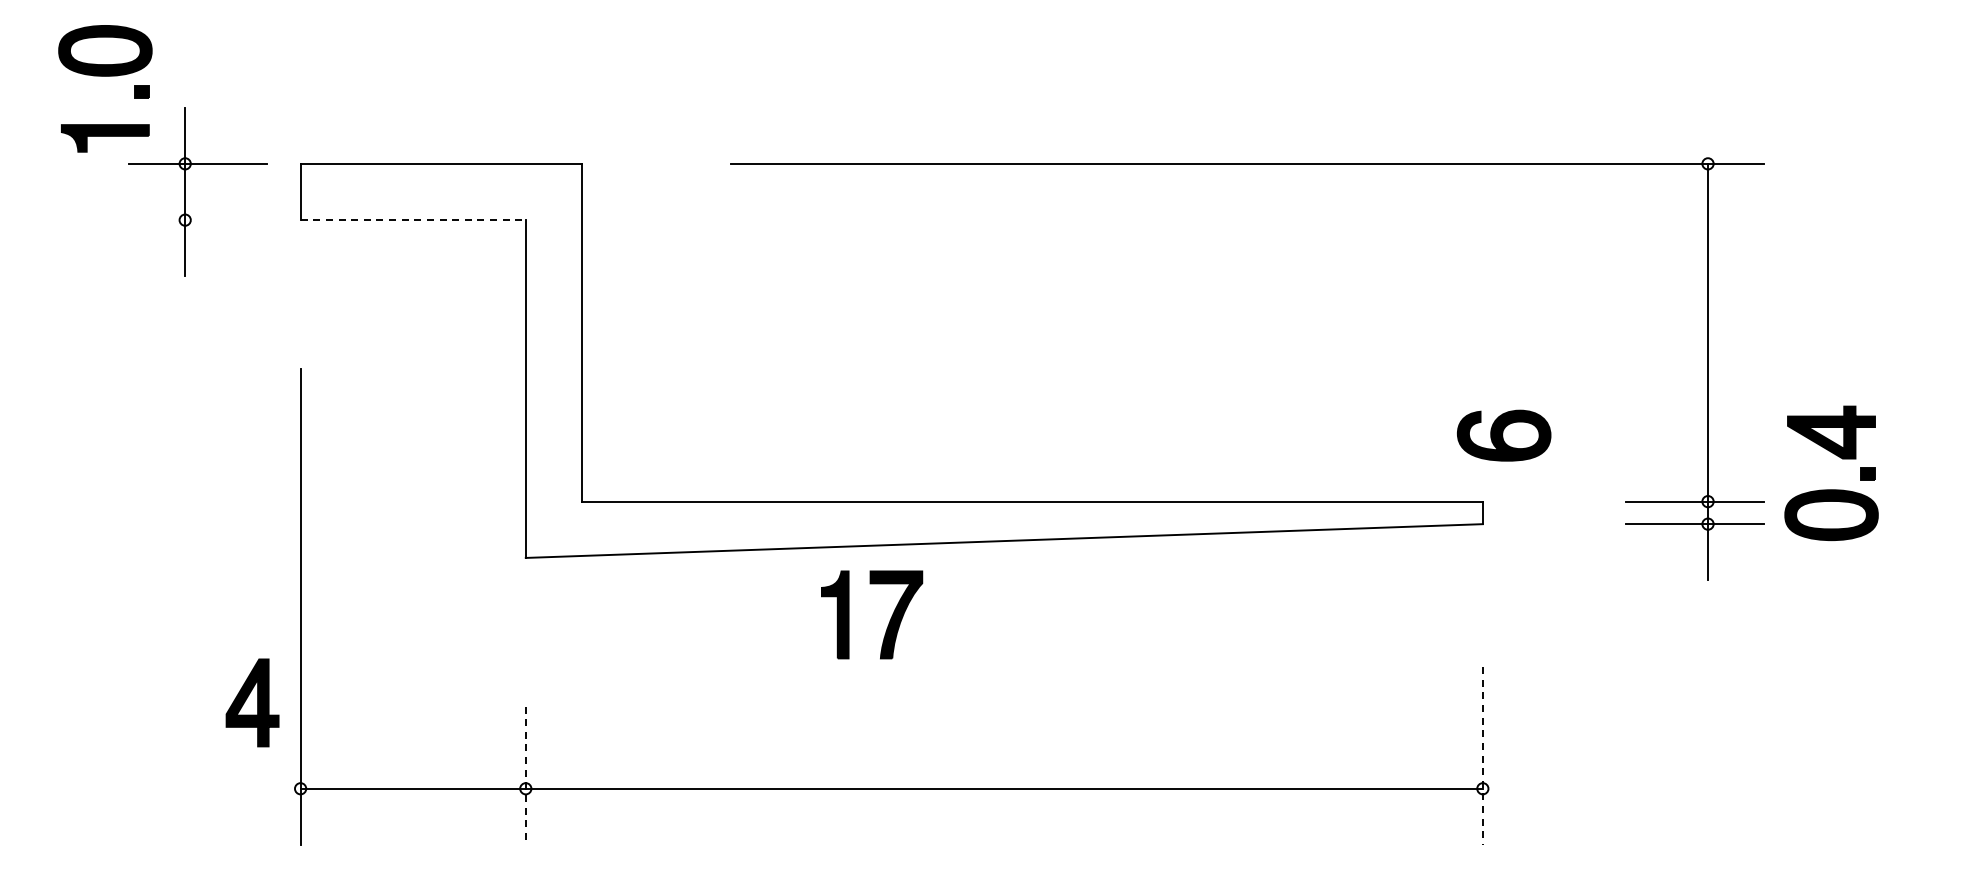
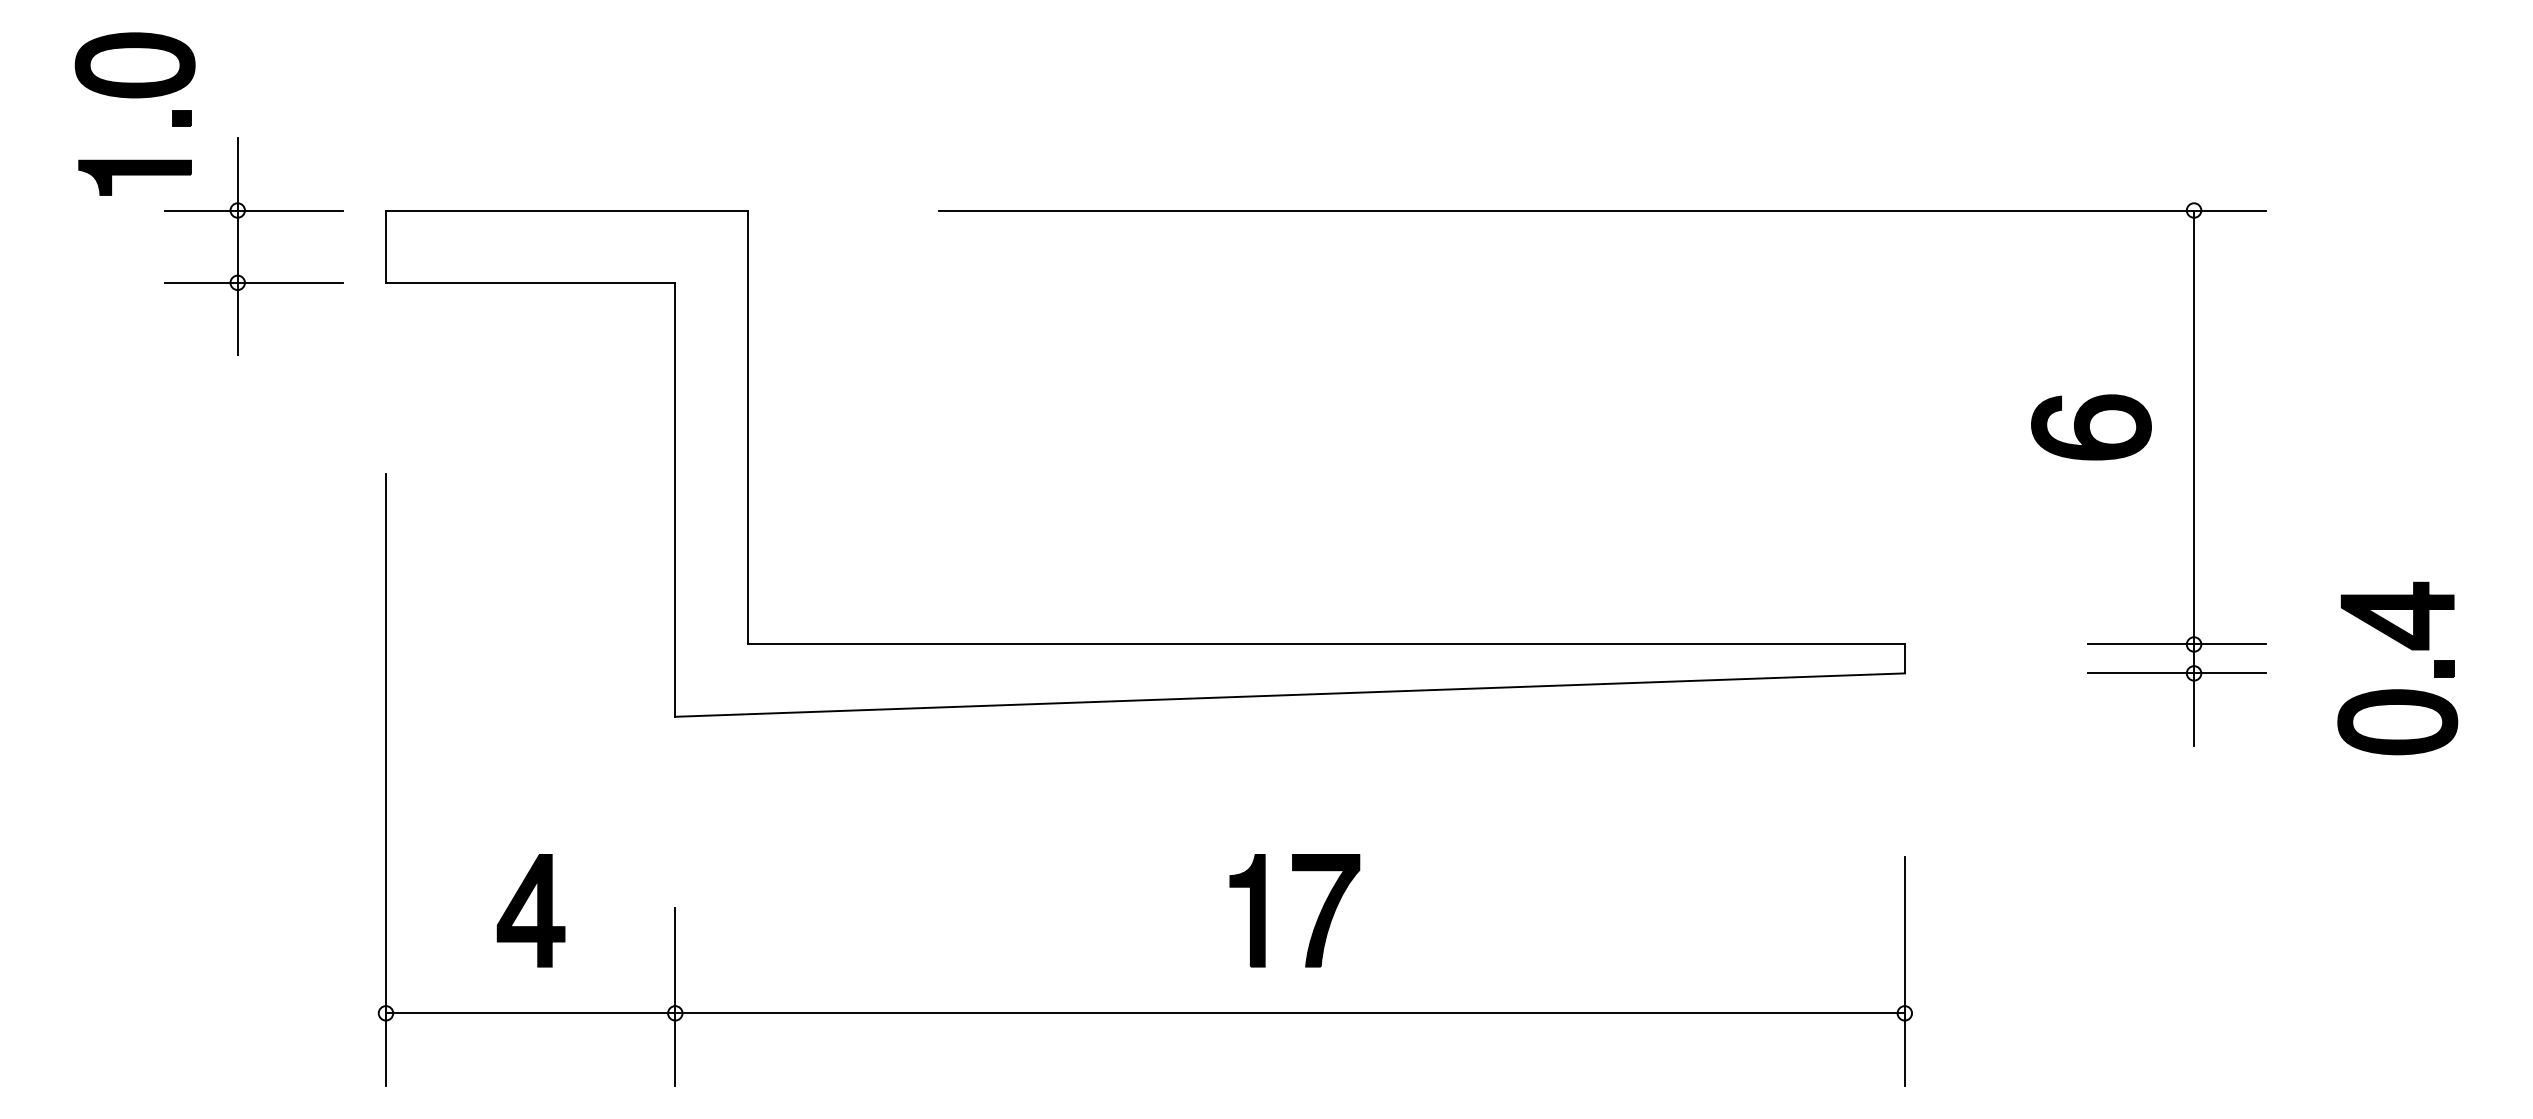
line: (197, 220) -> (253, 283), added
line: (413, 220) -> (531, 283), dashed -> solid
part: (1504, 435) -> (2091, 427), moved
part: (1831, 489) -> (2397, 689), moved
part: (889, 620) -> (1317, 917), moved
part: (252, 702) -> (531, 910), moved
line: (1482, 756) -> (1904, 971), dashed -> solid
line: (525, 776) -> (674, 997), dashed -> solid

